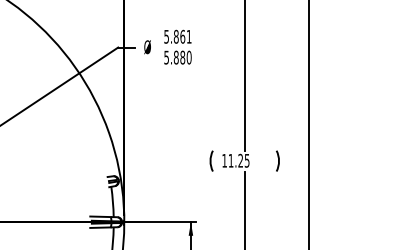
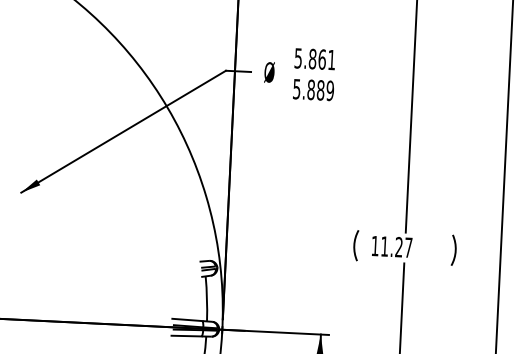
text: (188, 57) -> (329, 90), 5.880 -> 5.889
text: (246, 160) -> (407, 247), 11.25 -> 11.27

